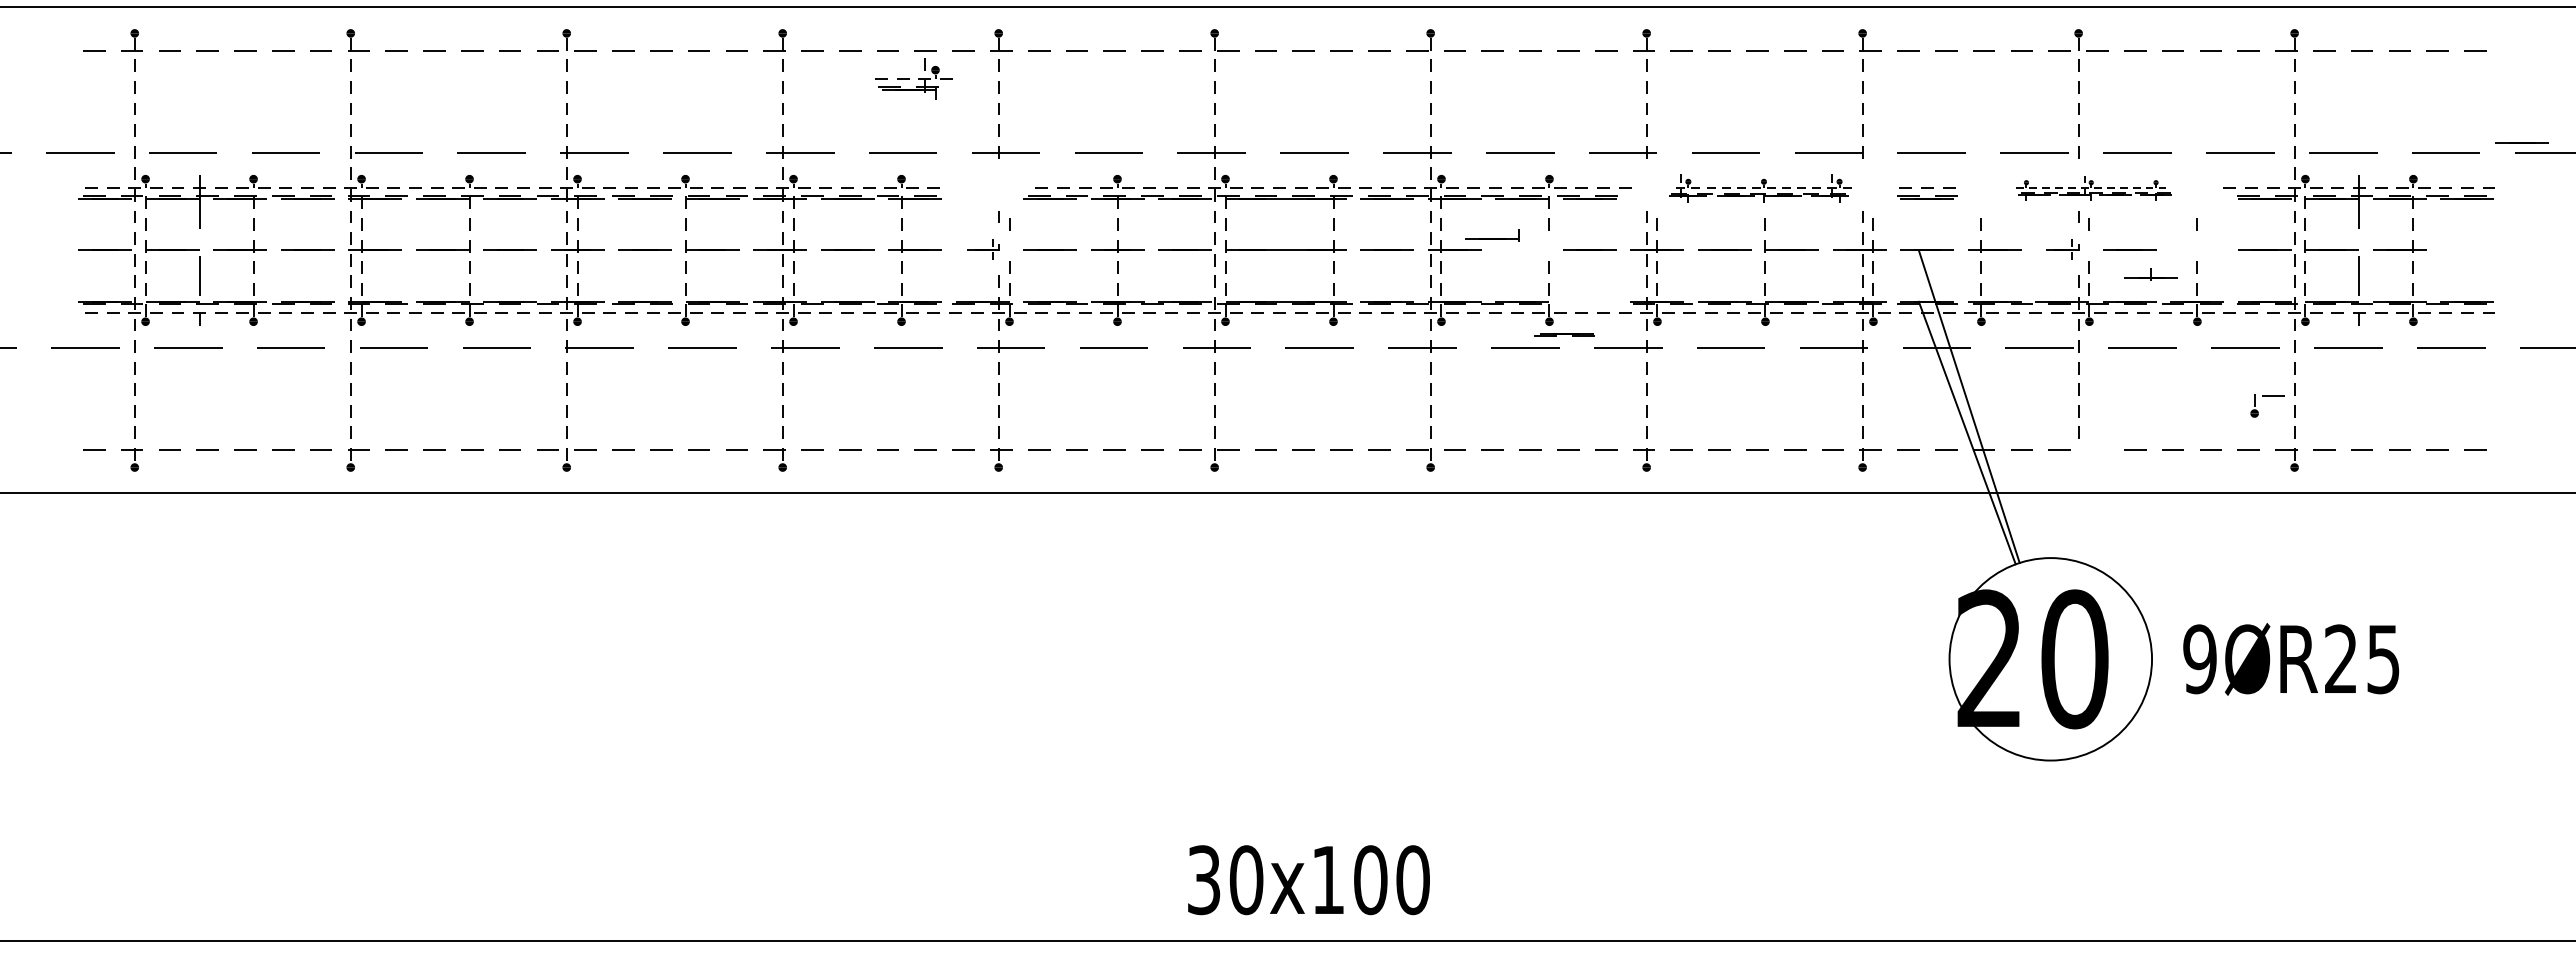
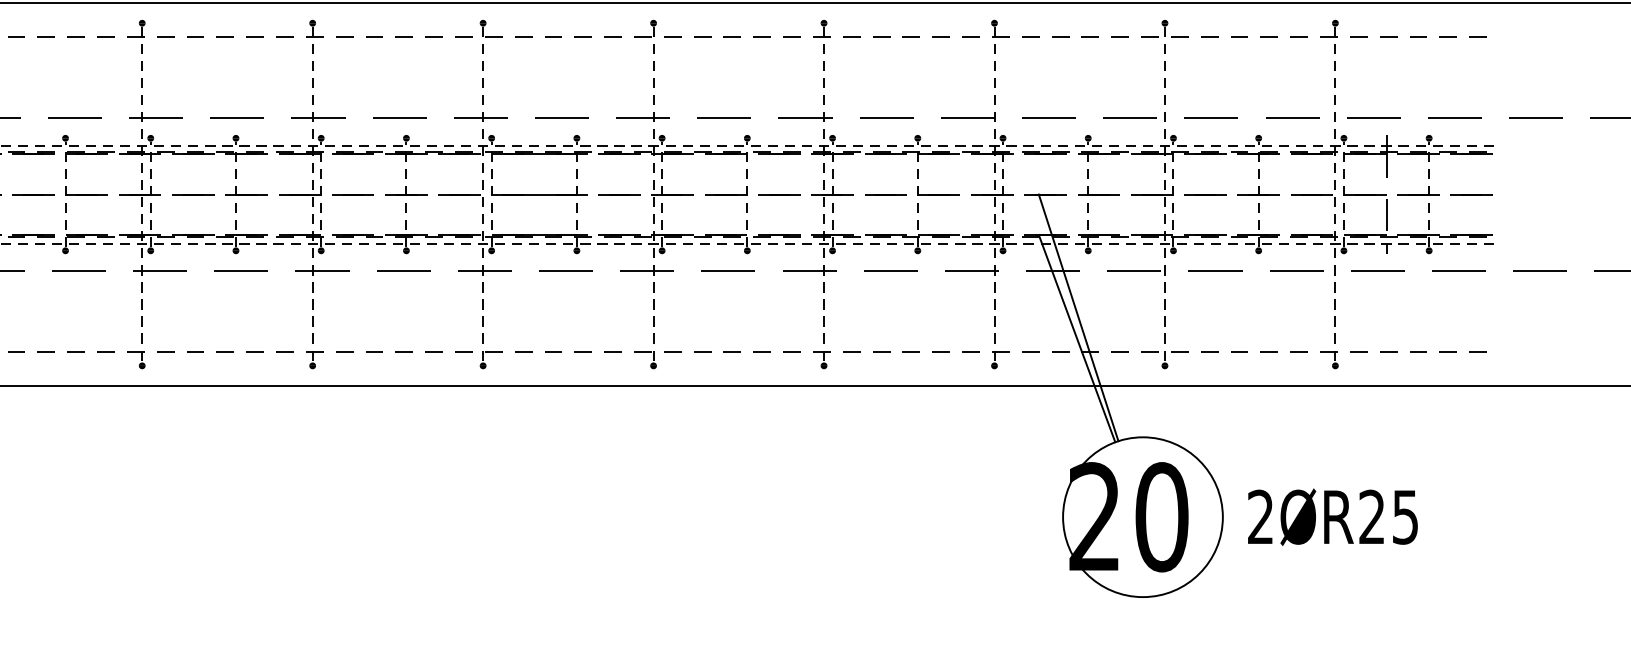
part: (913, 78) -> (303, 144), moved
line: (2521, 142) -> (1471, 193), moved
part: (1760, 187) -> (913, 144), size x1.43
part: (2093, 187) -> (1176, 144), size x1.67
part: (1492, 235) -> (726, 191), moved
part: (983, 249) -> (300, 193), size x1.67
part: (2062, 249) -> (1152, 193), size x1.67
part: (2150, 274) -> (1257, 191), moved
line: (1564, 334) -> (777, 235), moved
part: (2267, 396) -> (1175, 352), moved
text: (2199, 659) -> (1260, 517), 9ØR25 -> 2ØR25

